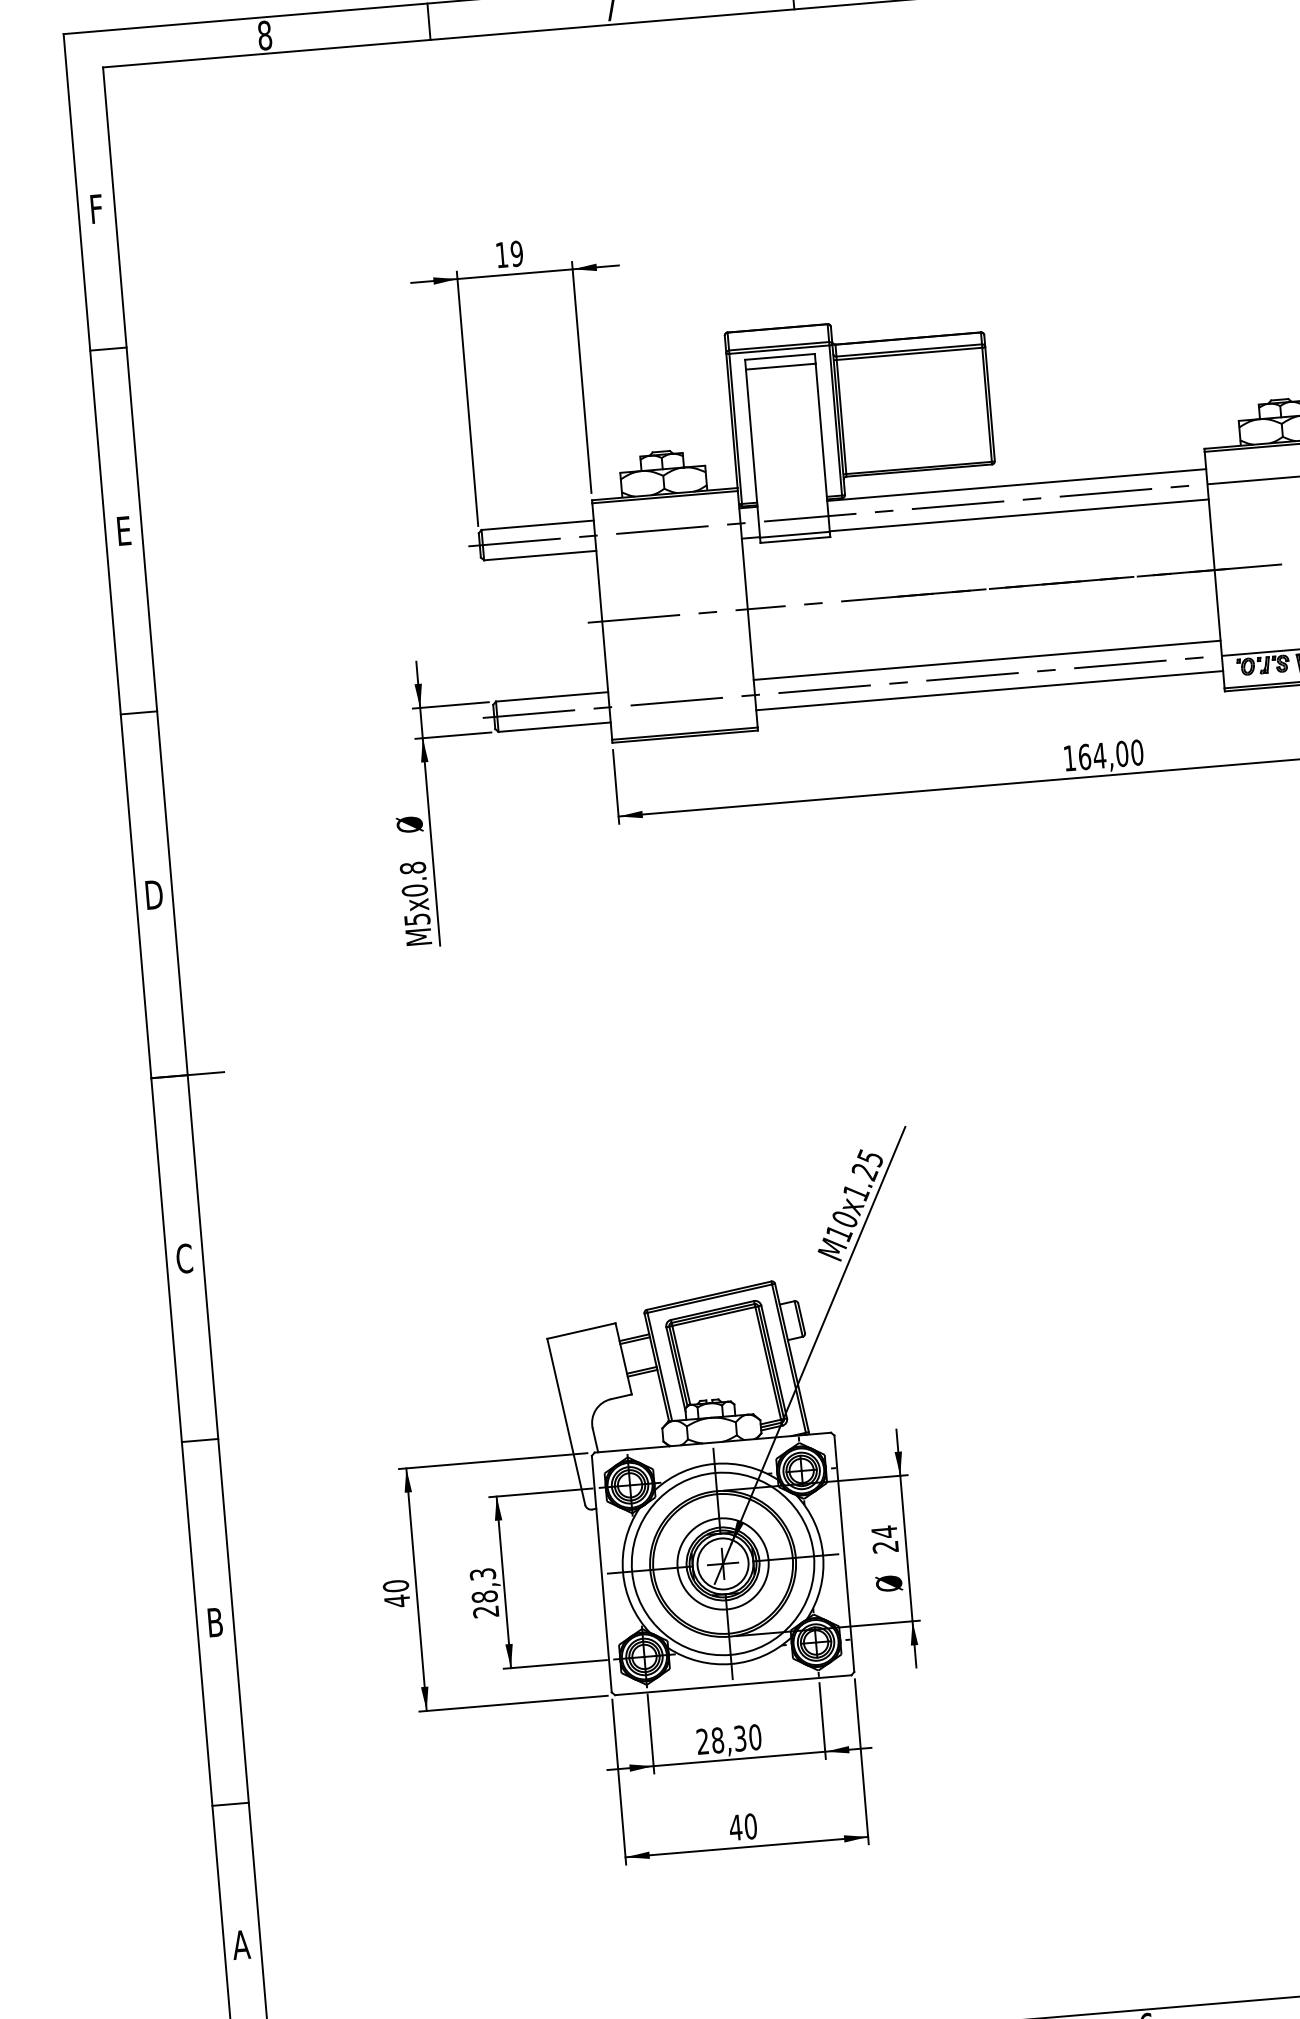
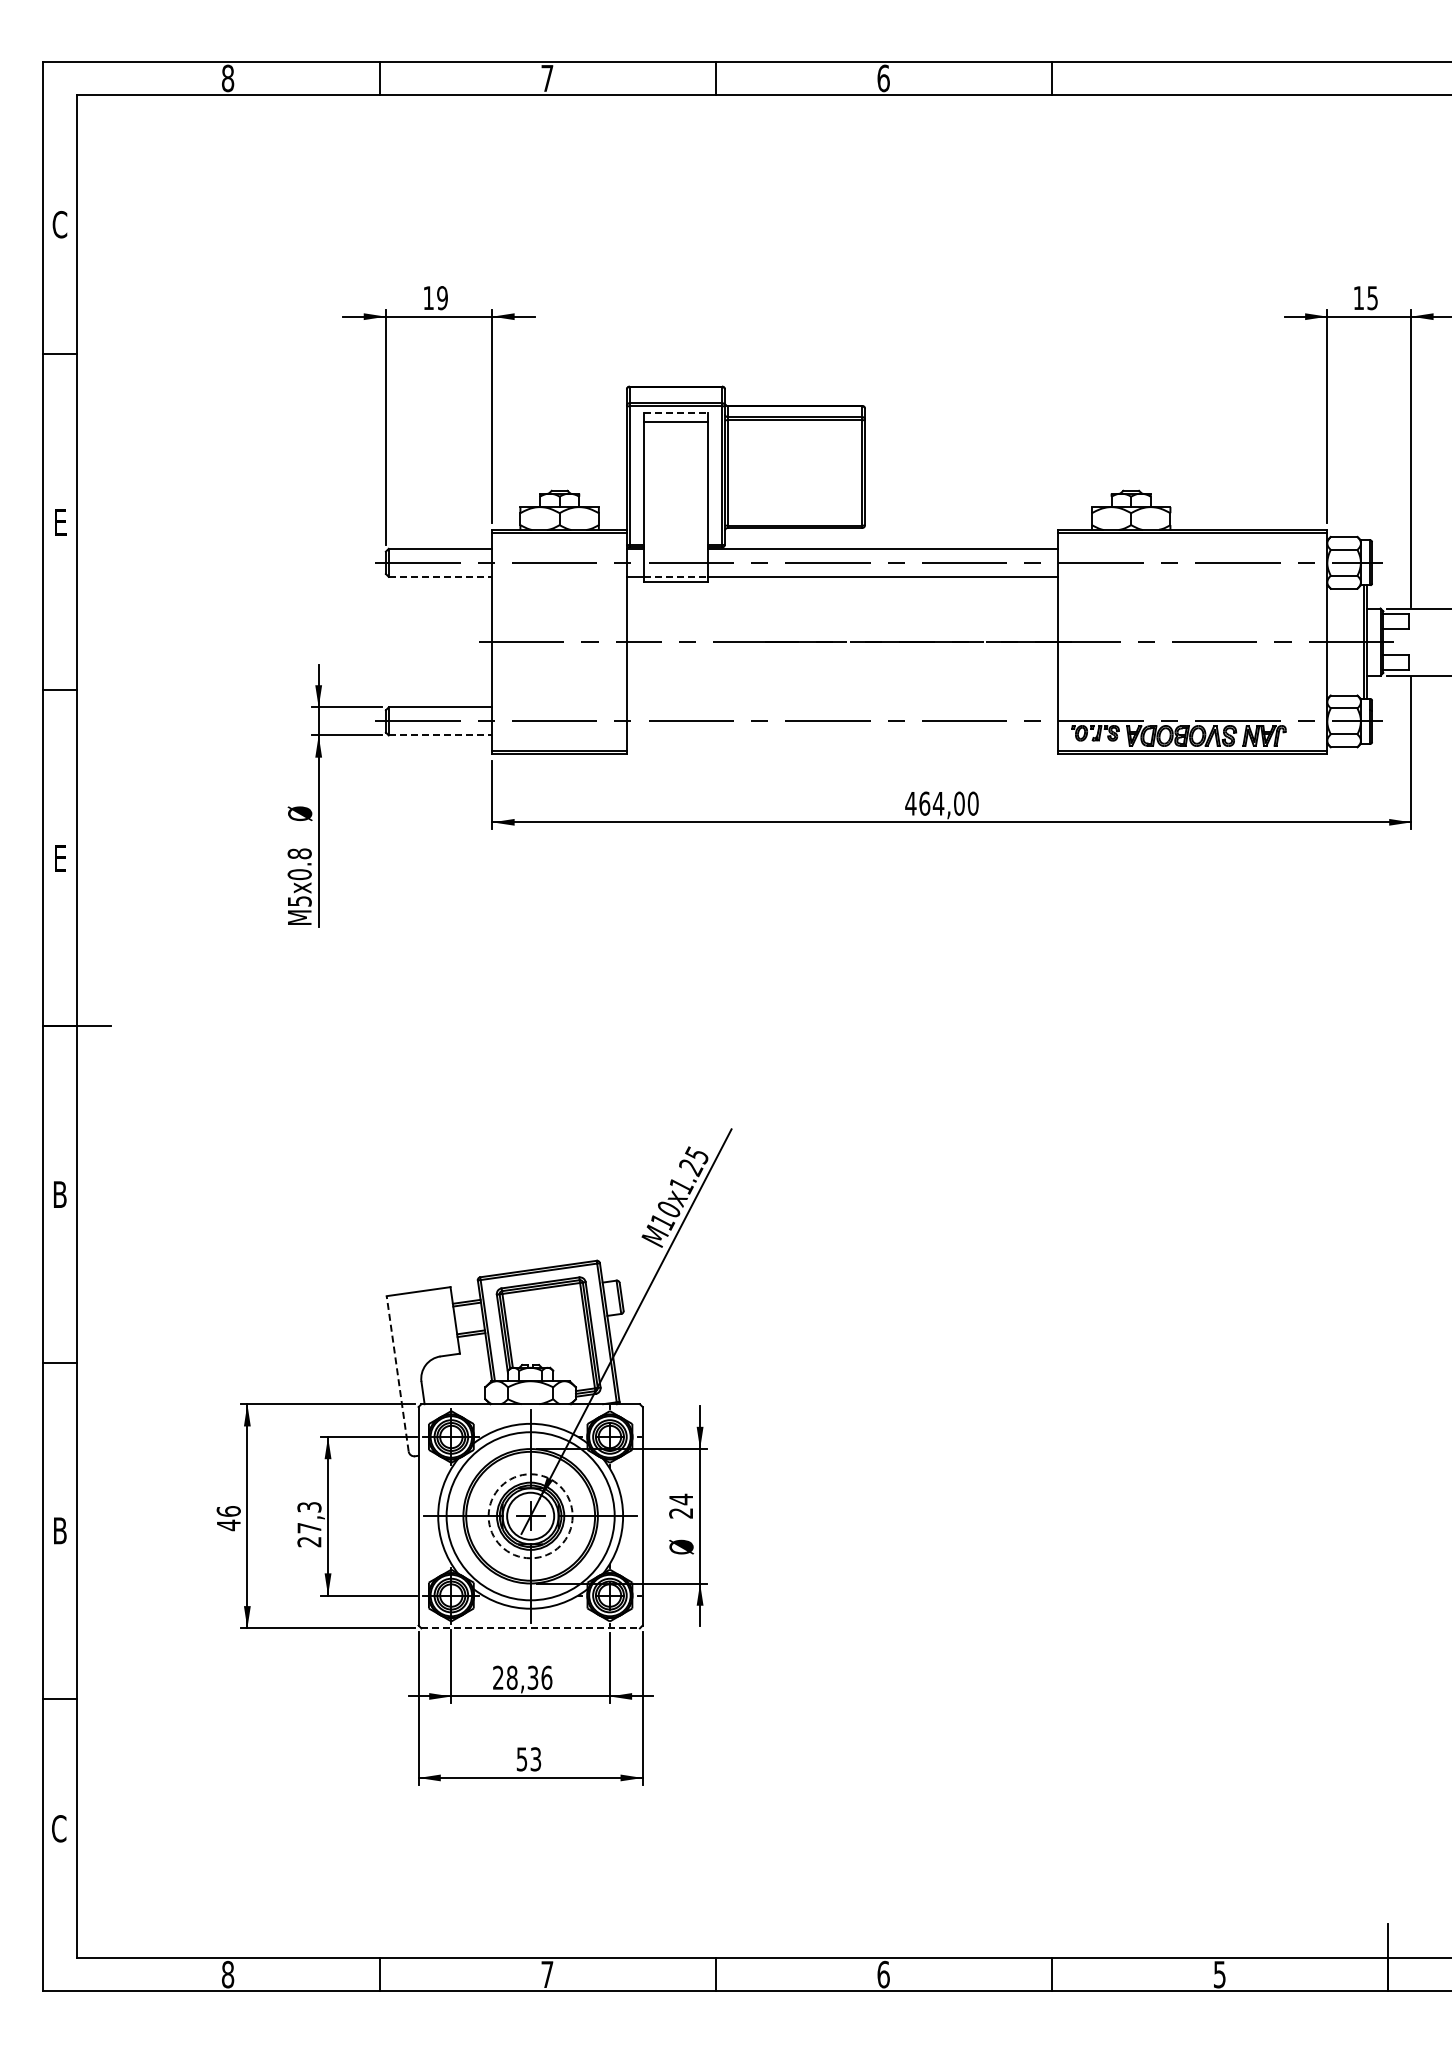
text: (95, 208) -> (59, 224), F -> C
line: (780, 357) -> (676, 413), solid -> dashed
line: (795, 534) -> (676, 577), solid -> dashed
line: (540, 555) -> (440, 576), solid -> dashed
line: (987, 660) -> (842, 707), removed
line: (989, 690) -> (842, 735), removed
line: (554, 727) -> (440, 735), solid -> dashed
text: (1069, 758) -> (910, 803), 164,00 -> 464,00
text: (153, 894) -> (59, 858), D -> E
text: (184, 1258) -> (59, 1194), C -> B
line: (566, 1421) -> (397, 1373), solid -> dashed
circle: (722, 1564) -> (530, 1516), solid -> dashed
text: (395, 1586) -> (228, 1511), 40 -> 46
text: (484, 1596) -> (309, 1527), 28,3 -> 27,3
line: (734, 1685) -> (531, 1628), solid -> dashed
text: (754, 1736) -> (546, 1677), 28,30 -> 28,36
text: (742, 1827) -> (528, 1759), 40 -> 53
text: (241, 1944) -> (59, 1828), A -> C

